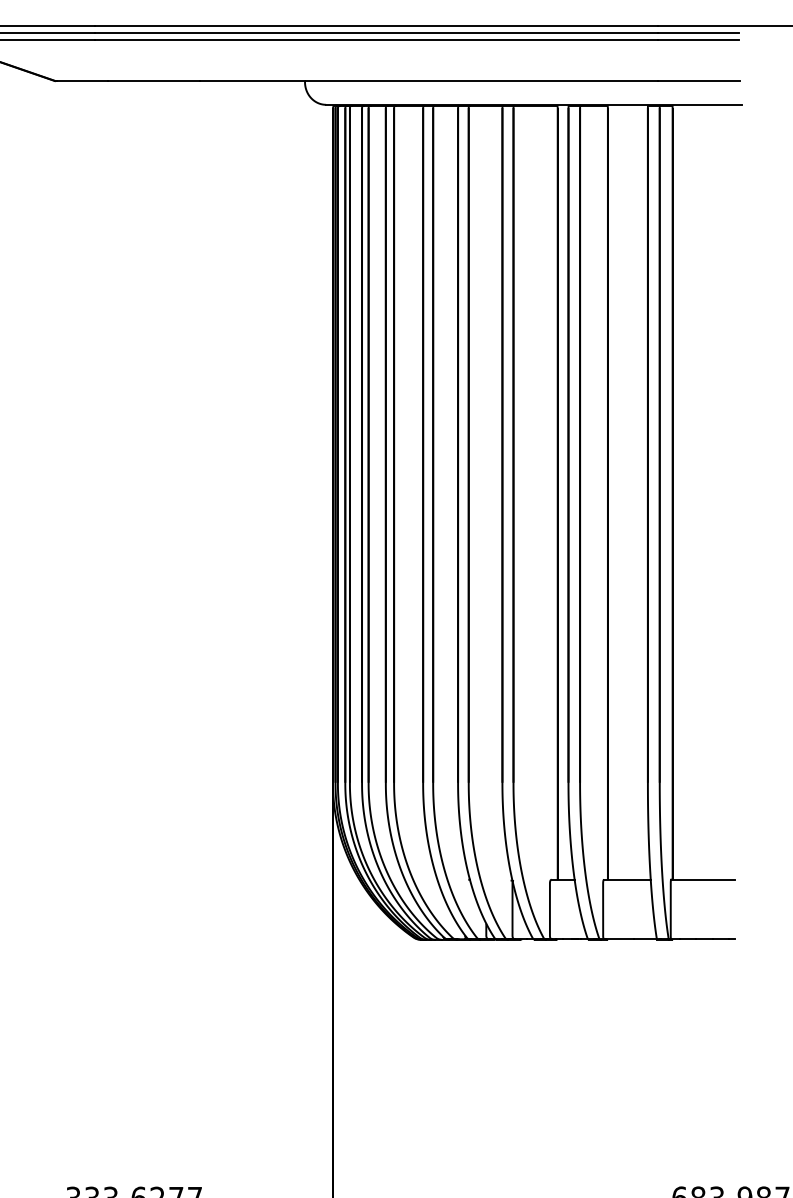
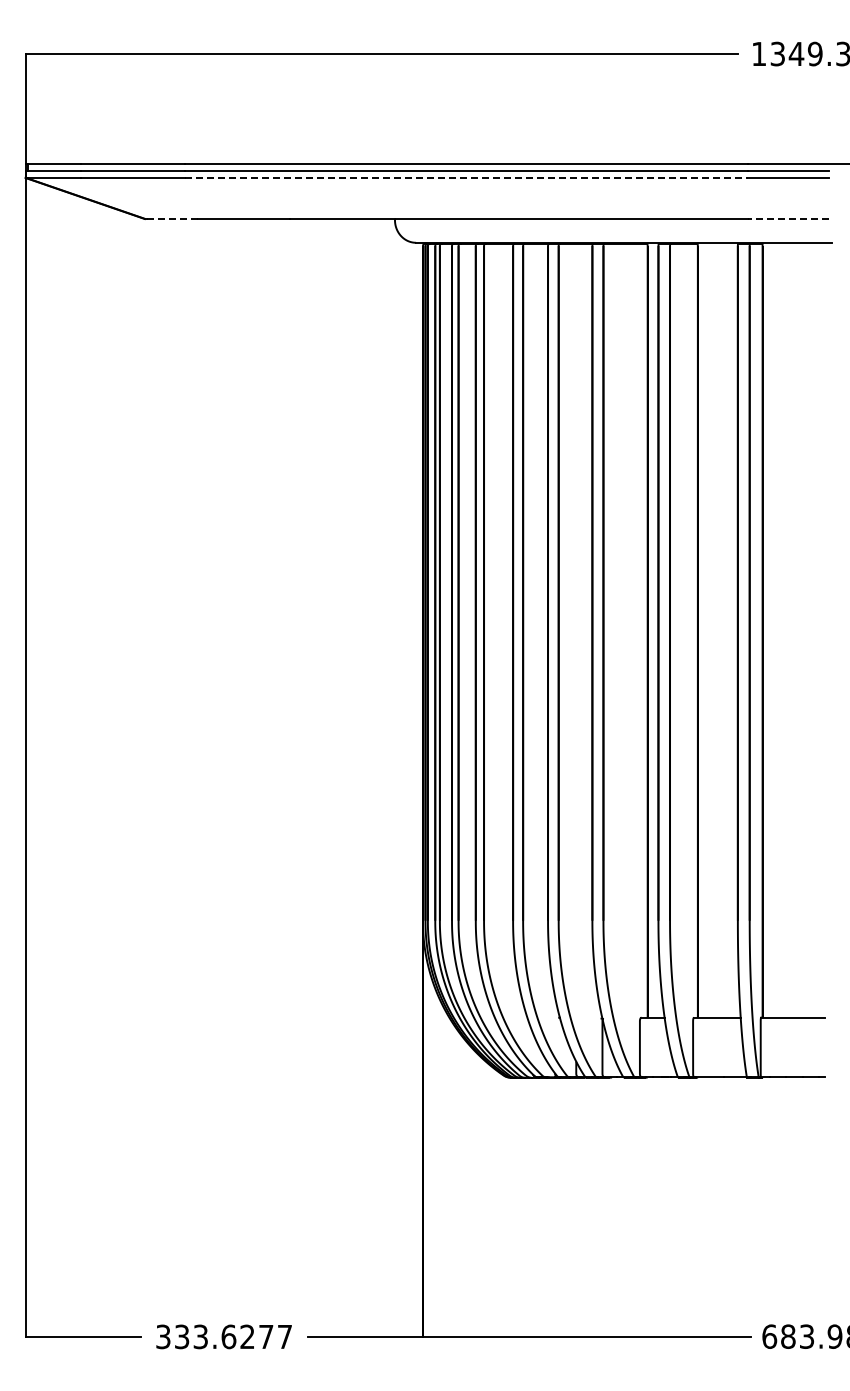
line: (376, 39) -> (466, 177), solid -> dashed
line: (81, 80) -> (171, 218), solid -> dashed
line: (698, 80) -> (788, 218), solid -> dashed

